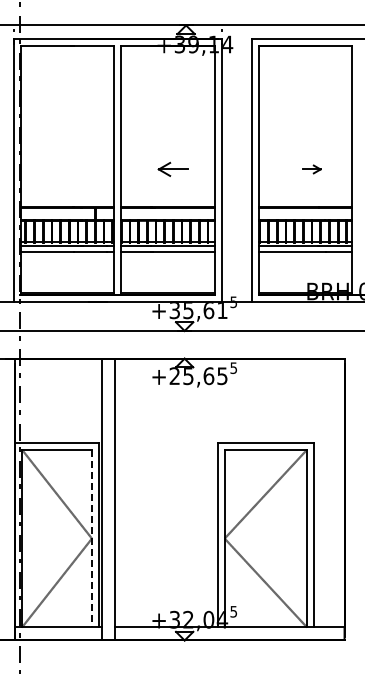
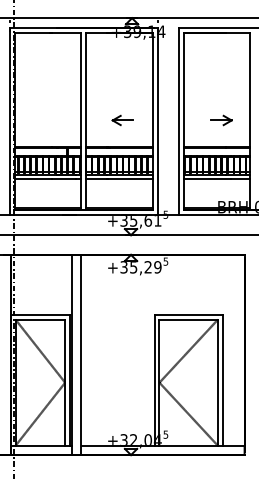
part: (311, 169) -> (221, 120), size x1.67
text: (198, 376) -> (140, 267), +25,65 -> +35,29
line: (91, 538) -> (64, 382), dashed -> solid

